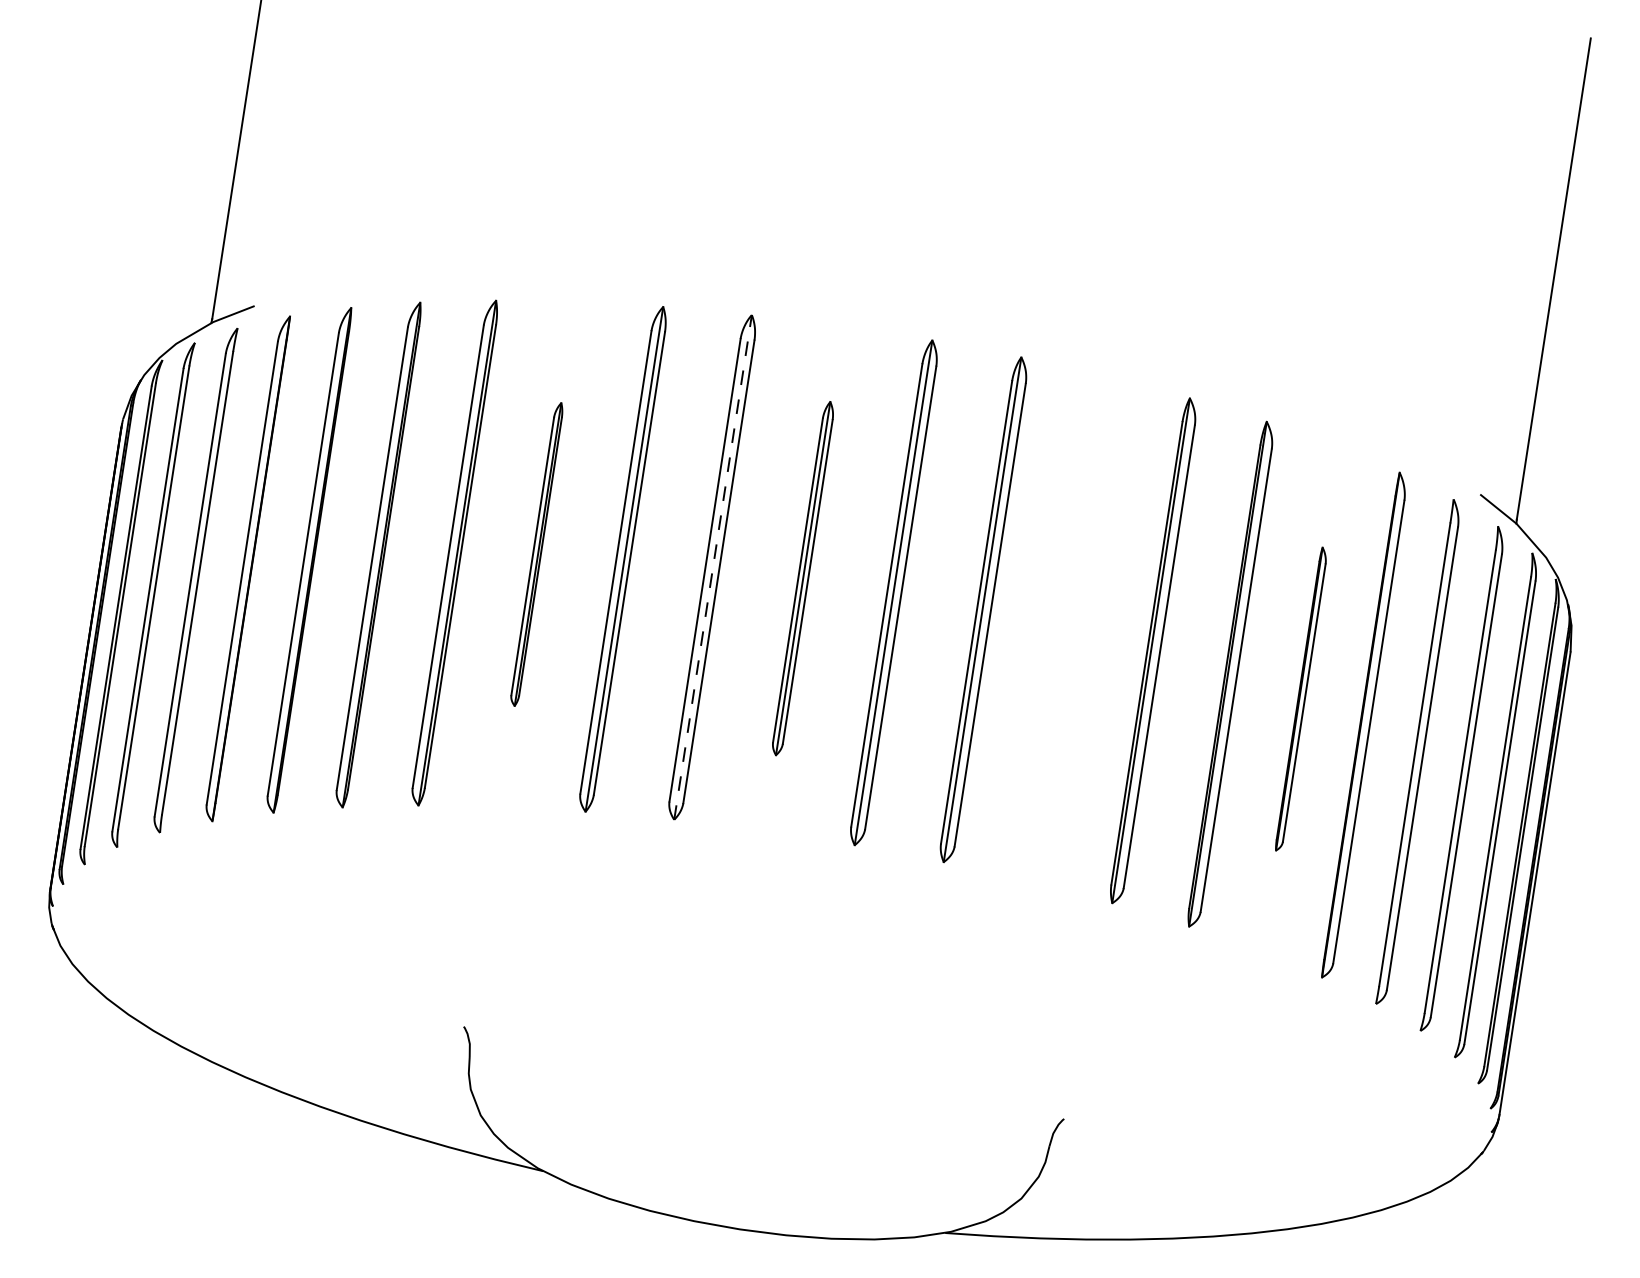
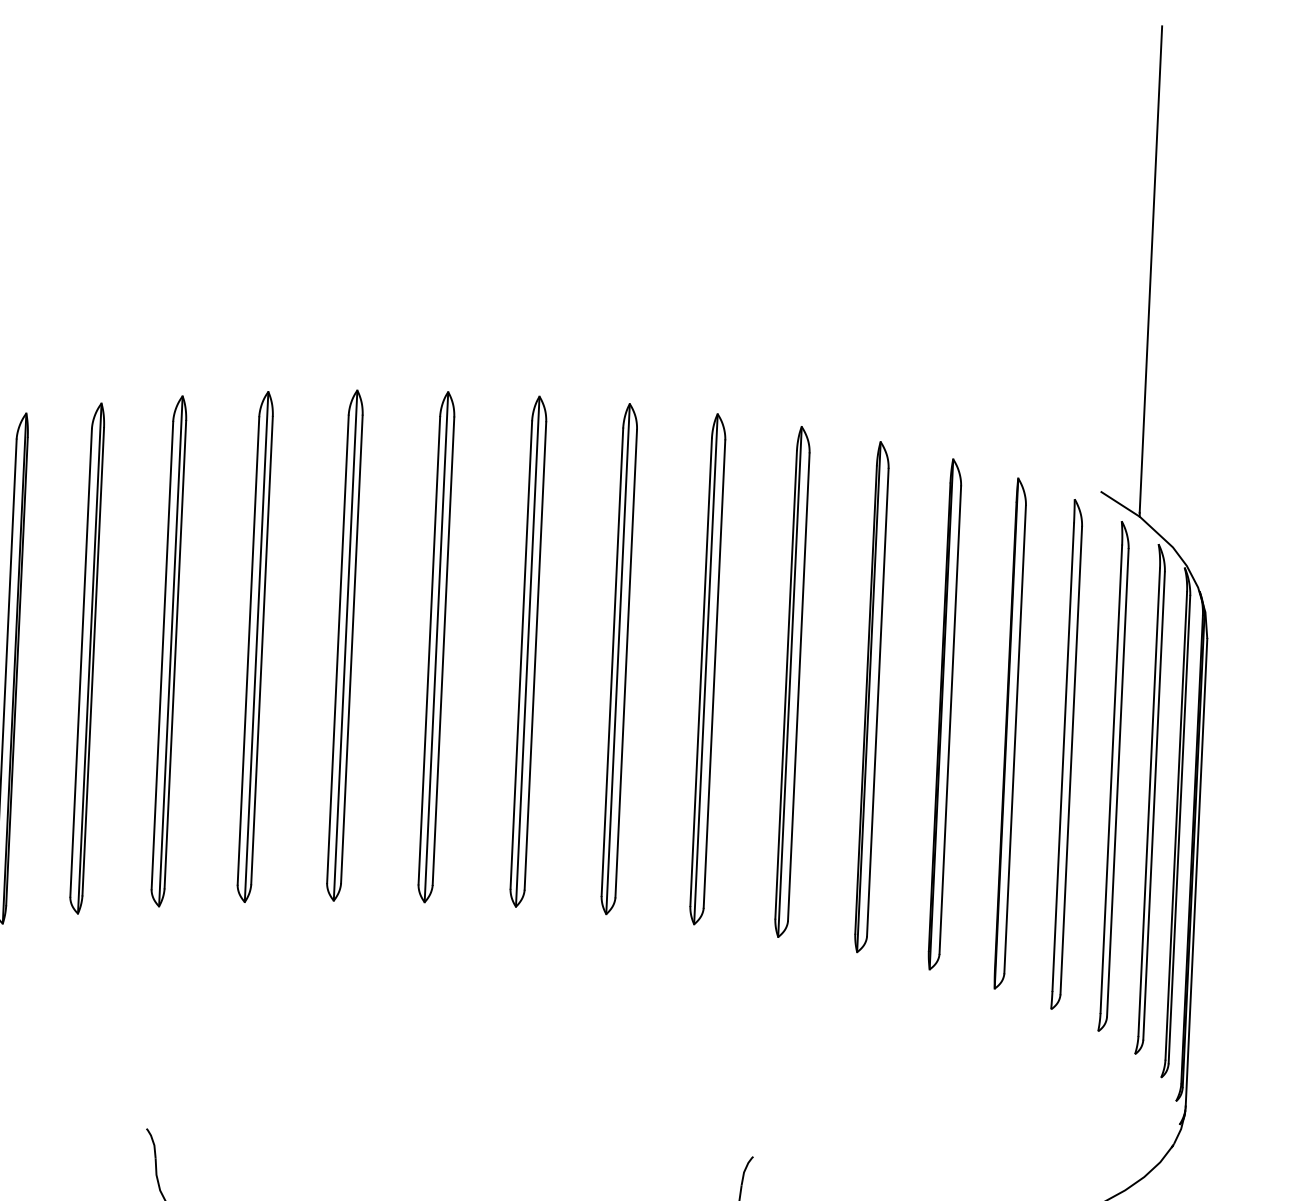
part: (536, 554) -> (168, 651), size x1.67
line: (713, 566) -> (345, 644), dashed -> solid
part: (802, 578) -> (435, 647), size x1.43
part: (1070, 628) -> (707, 668), added
part: (1300, 698) -> (943, 713), size x1.67

